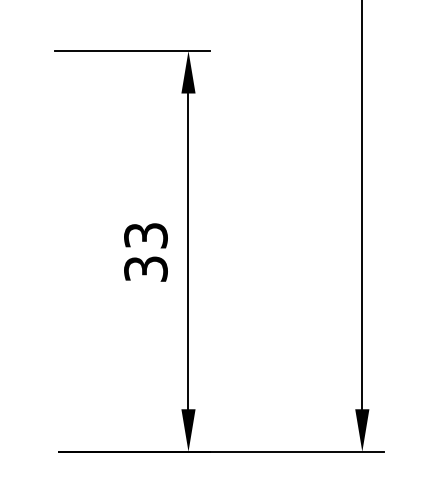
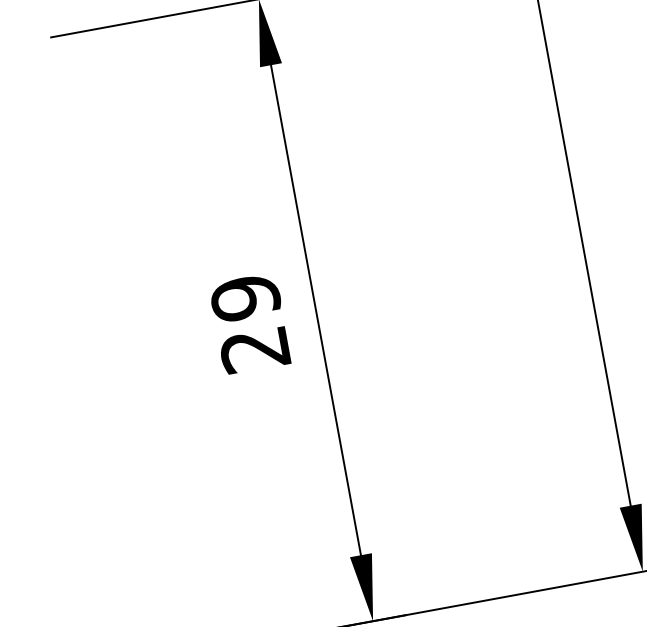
text: (145, 251) -> (249, 322), 33 -> 29

